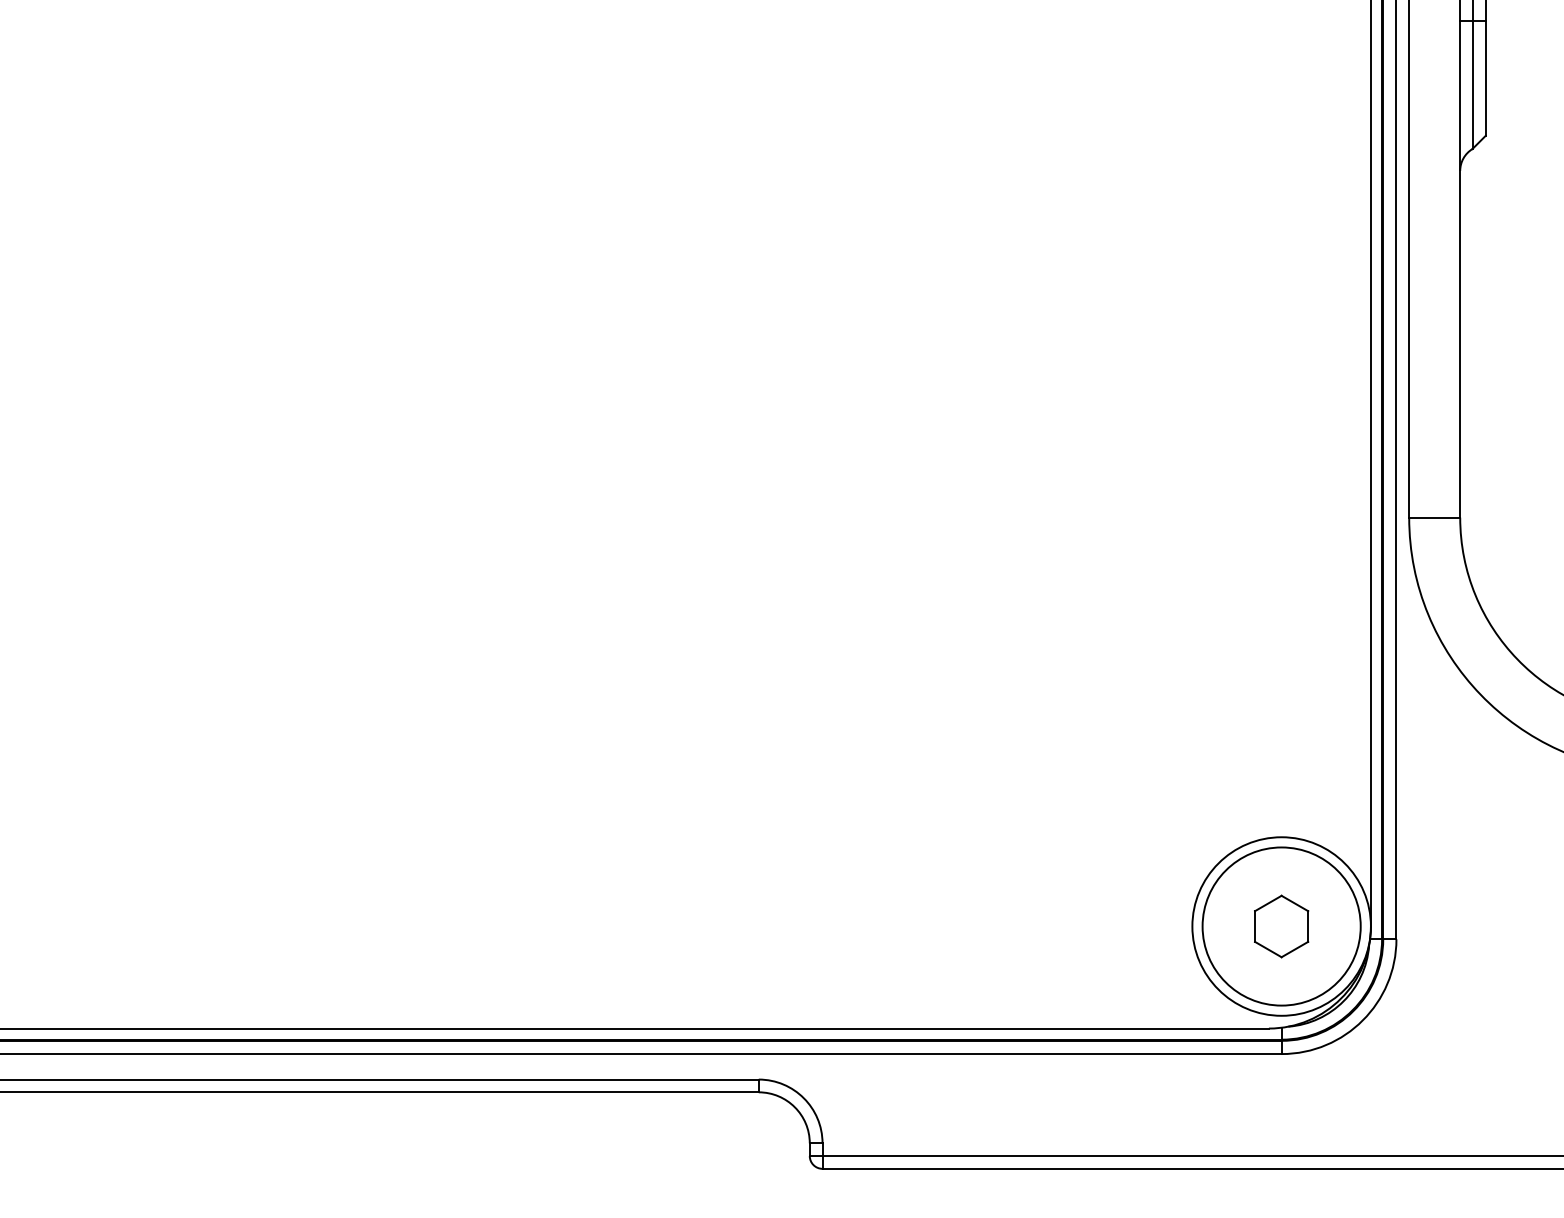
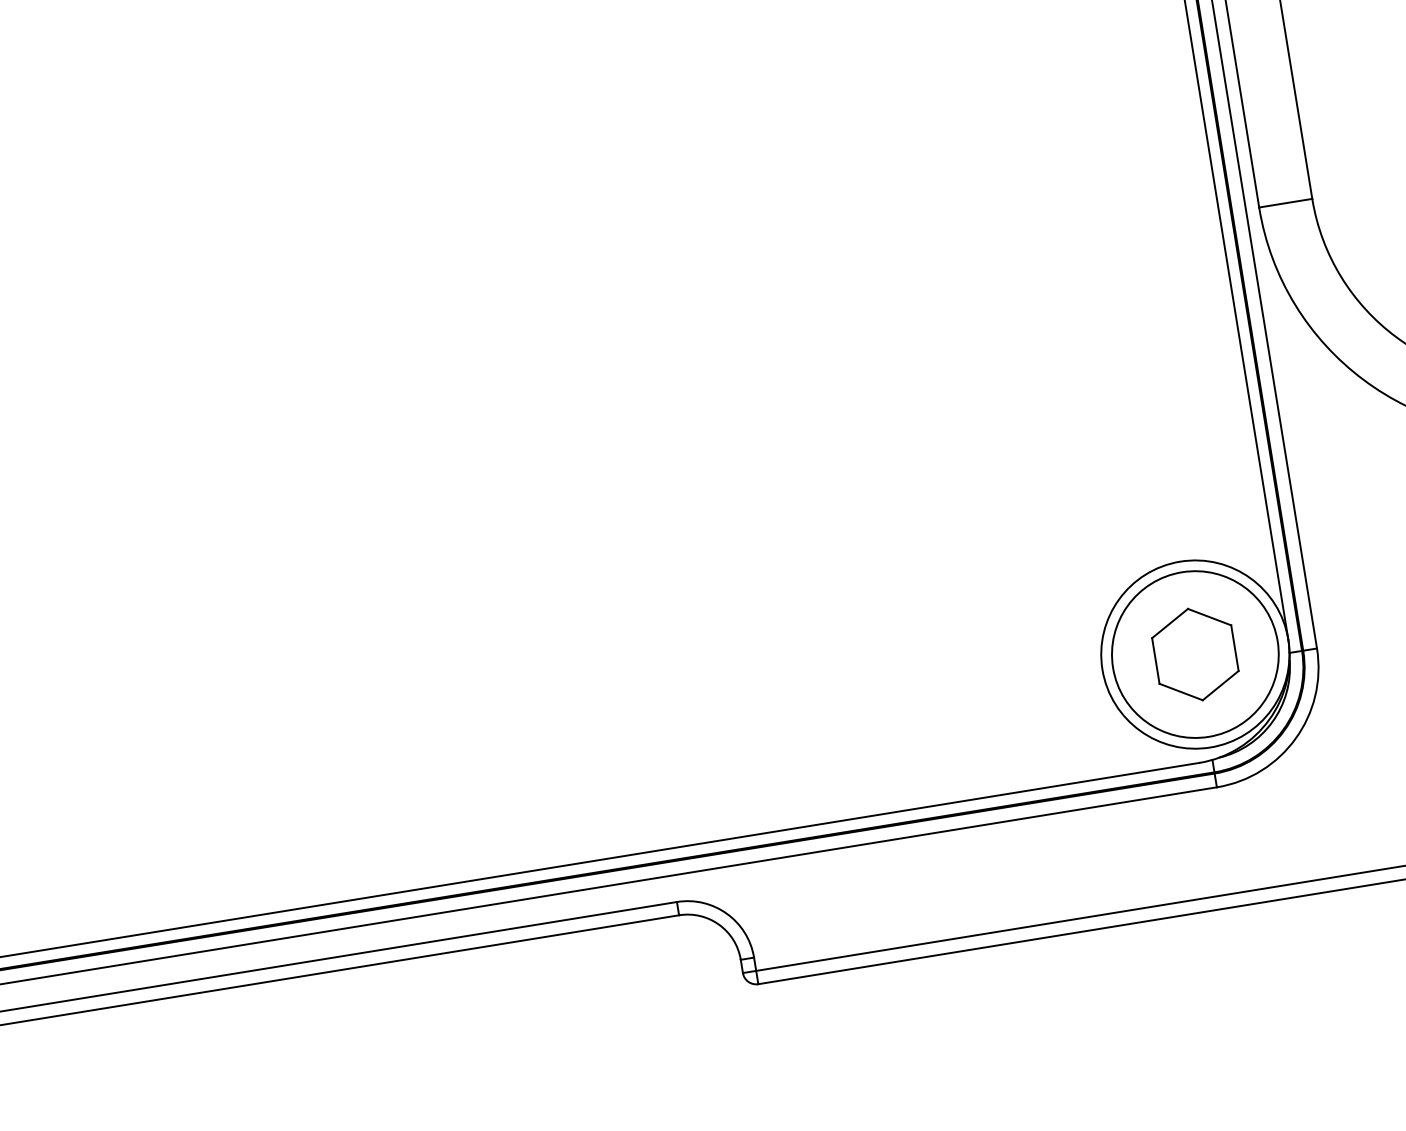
part: (1281, 926) -> (1195, 654), size x1.43

